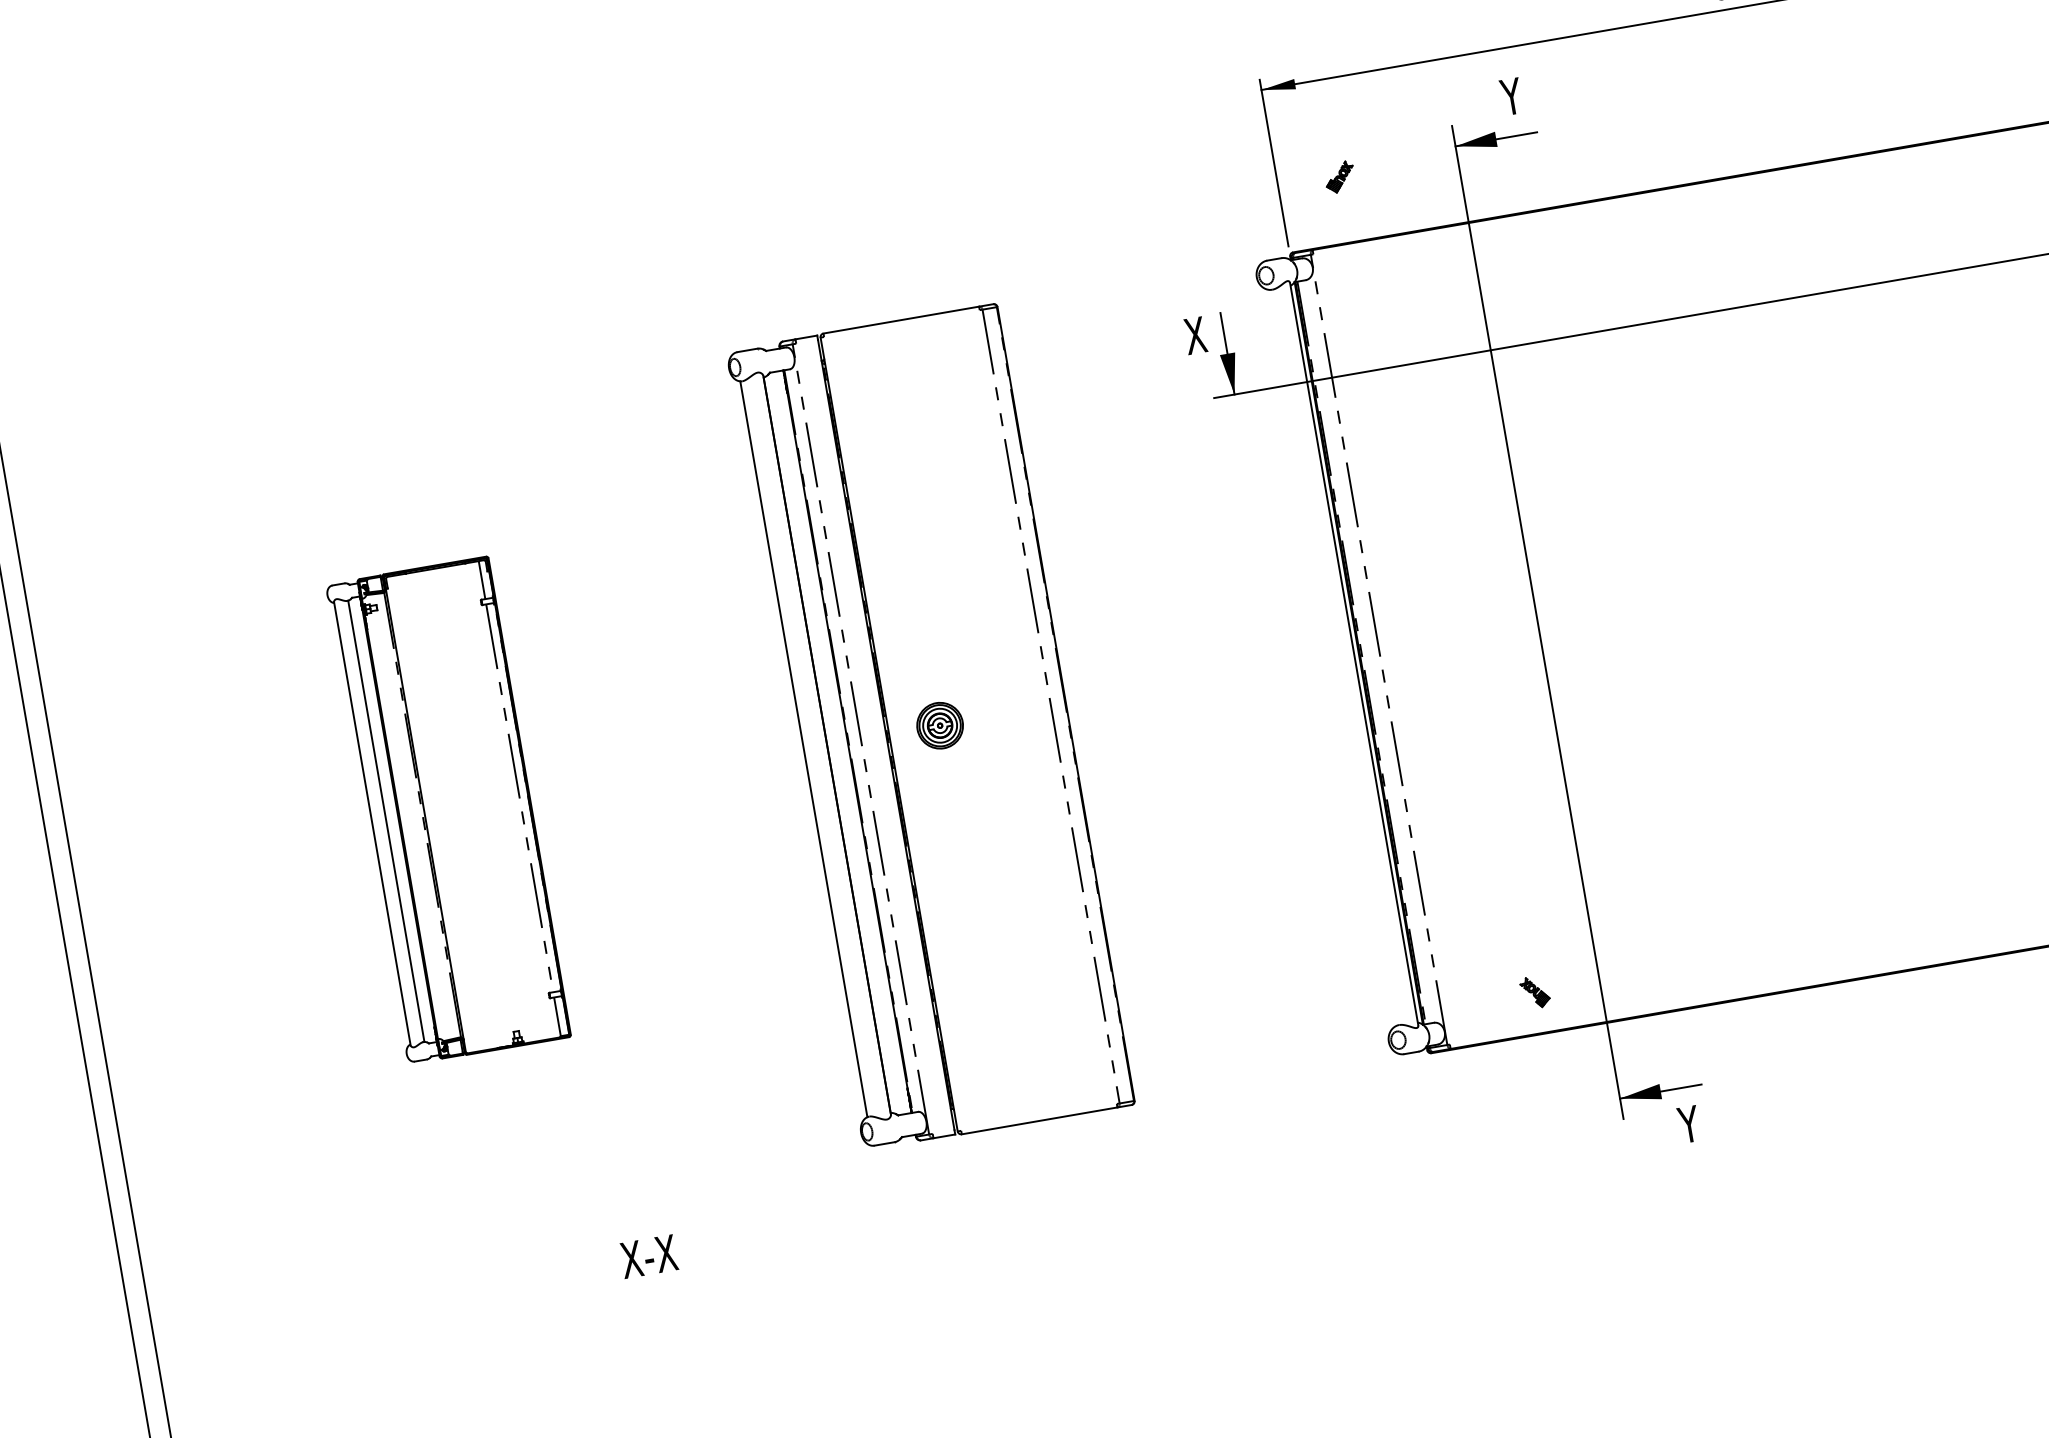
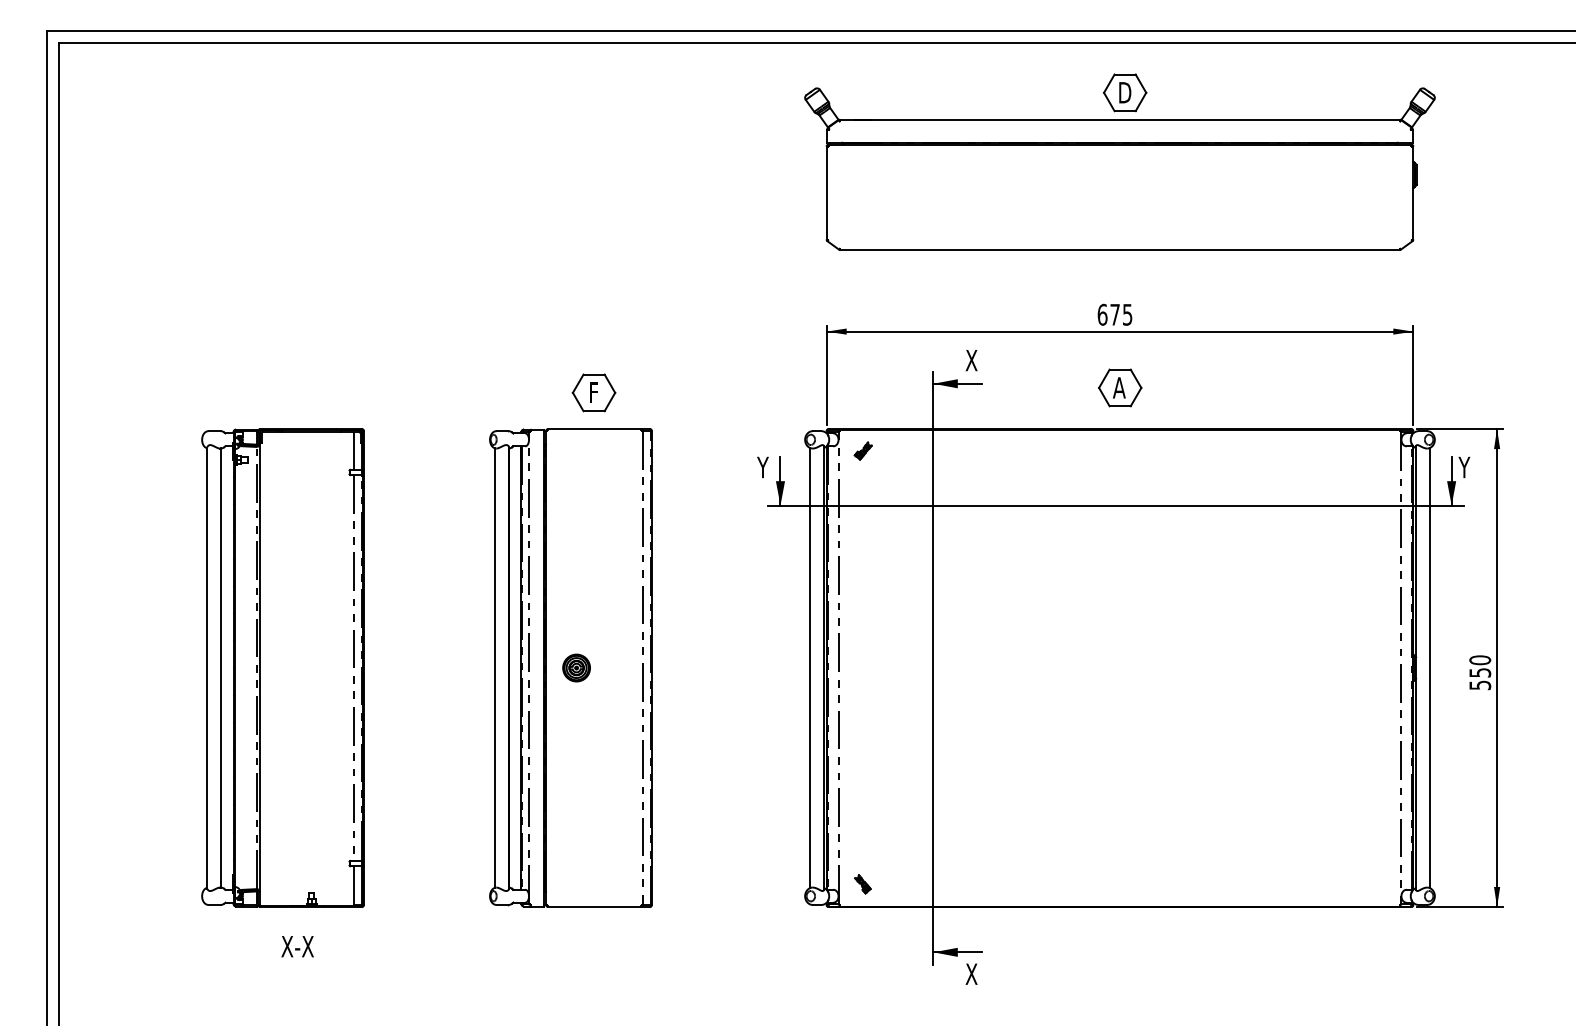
text: (1512, 96) -> (971, 360), Y -> X
part: (1769, 98) -> (1120, 387), added
part: (1338, 176) -> (862, 450), moved
part: (888, 259) -> (593, 392), added
text: (1195, 335) -> (763, 467), X -> Y
line: (1329, 657) -> (809, 667), added
part: (447, 809) -> (282, 667), size x1.67
part: (1534, 992) -> (862, 884), moved
text: (1689, 1123) -> (971, 973), Y -> X
text: (648, 1256) -> (297, 946), moved

